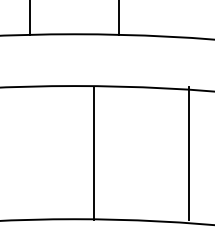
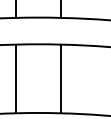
line: (93, 152) -> (15, 78), moved
line: (188, 152) -> (61, 78), moved

